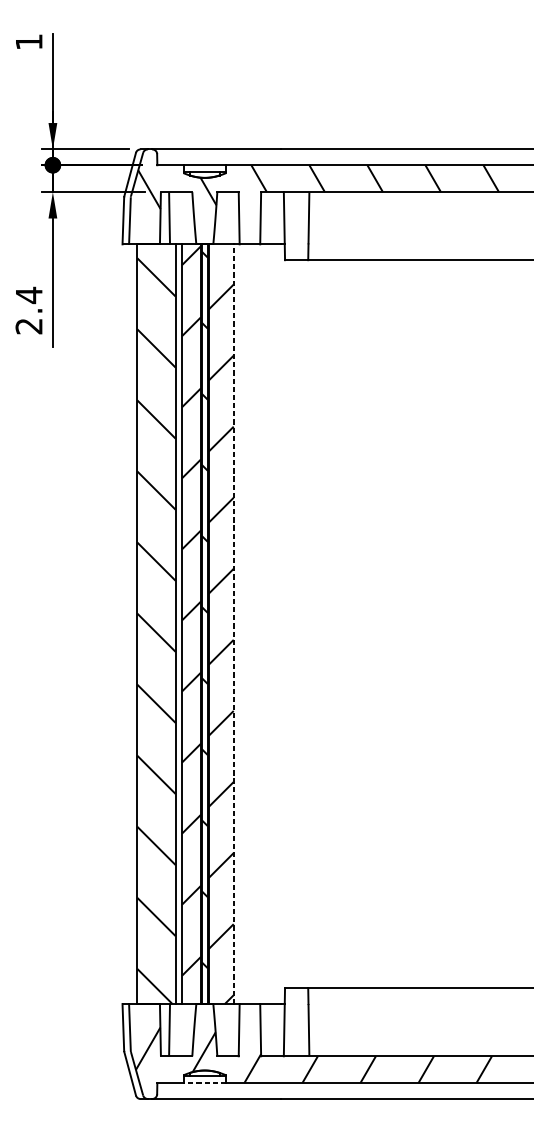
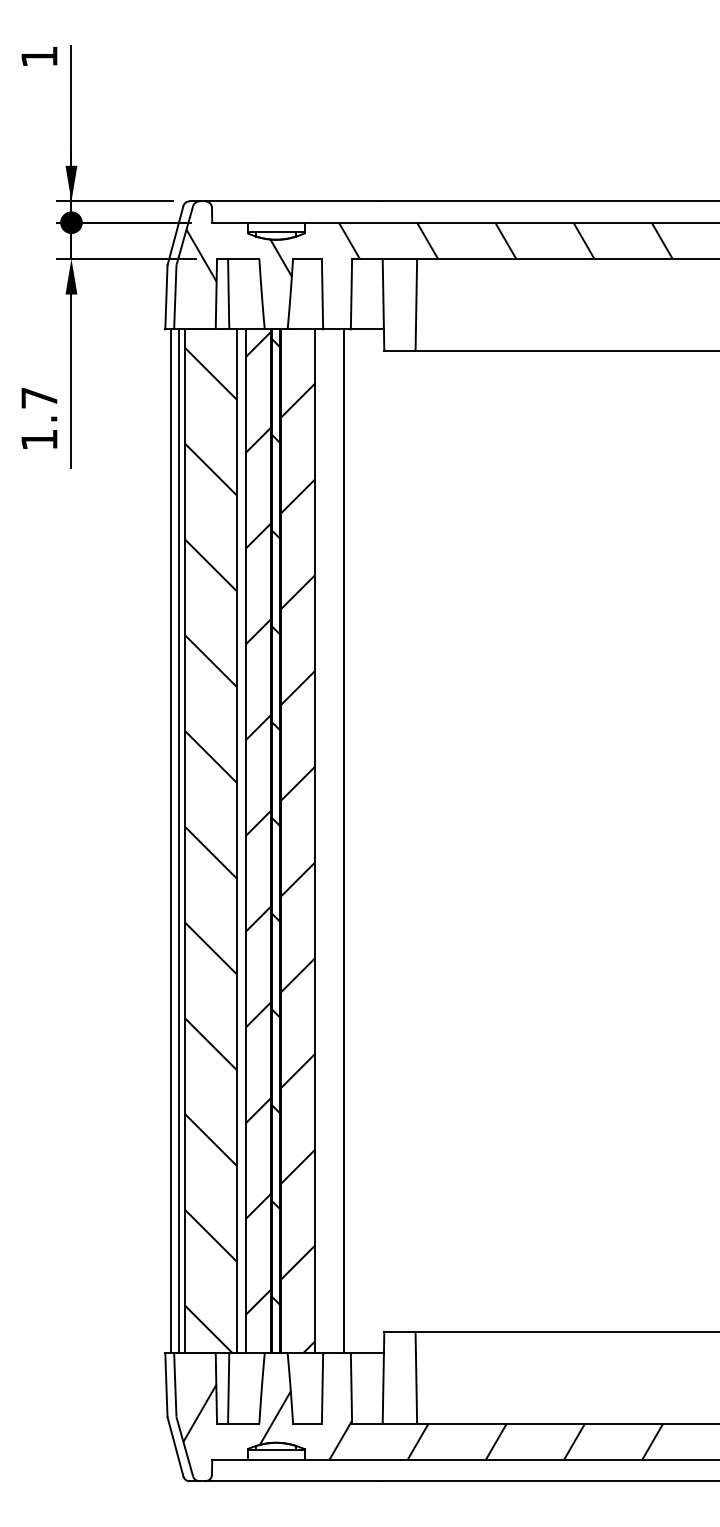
text: (29, 310) -> (39, 418), 2.4 -> 1.7
line: (126, 624) -> (170, 841), added
line: (132, 624) -> (178, 841), added
line: (233, 624) -> (315, 841), dashed -> solid
line: (255, 624) -> (344, 841), added
line: (205, 1082) -> (276, 1459), dashed -> solid

